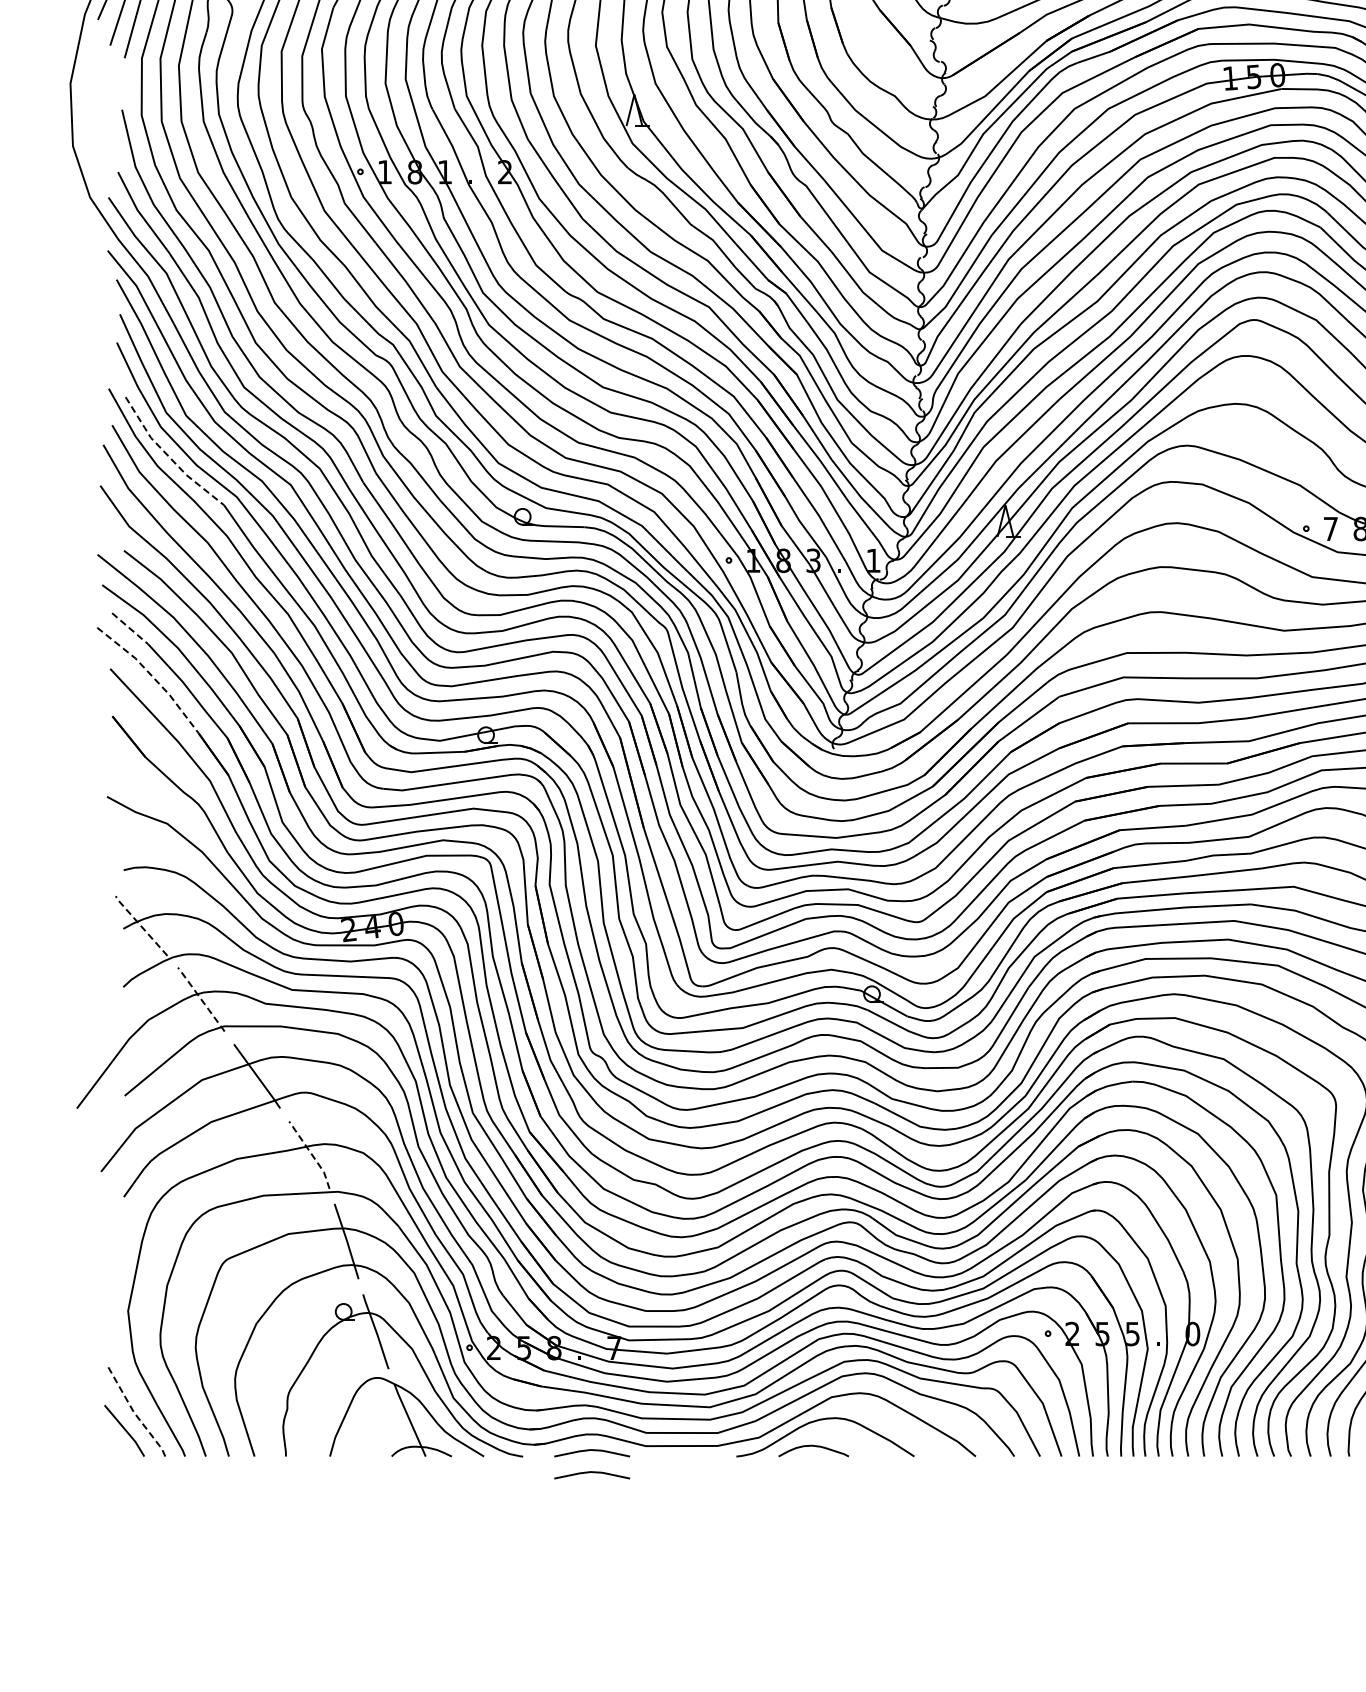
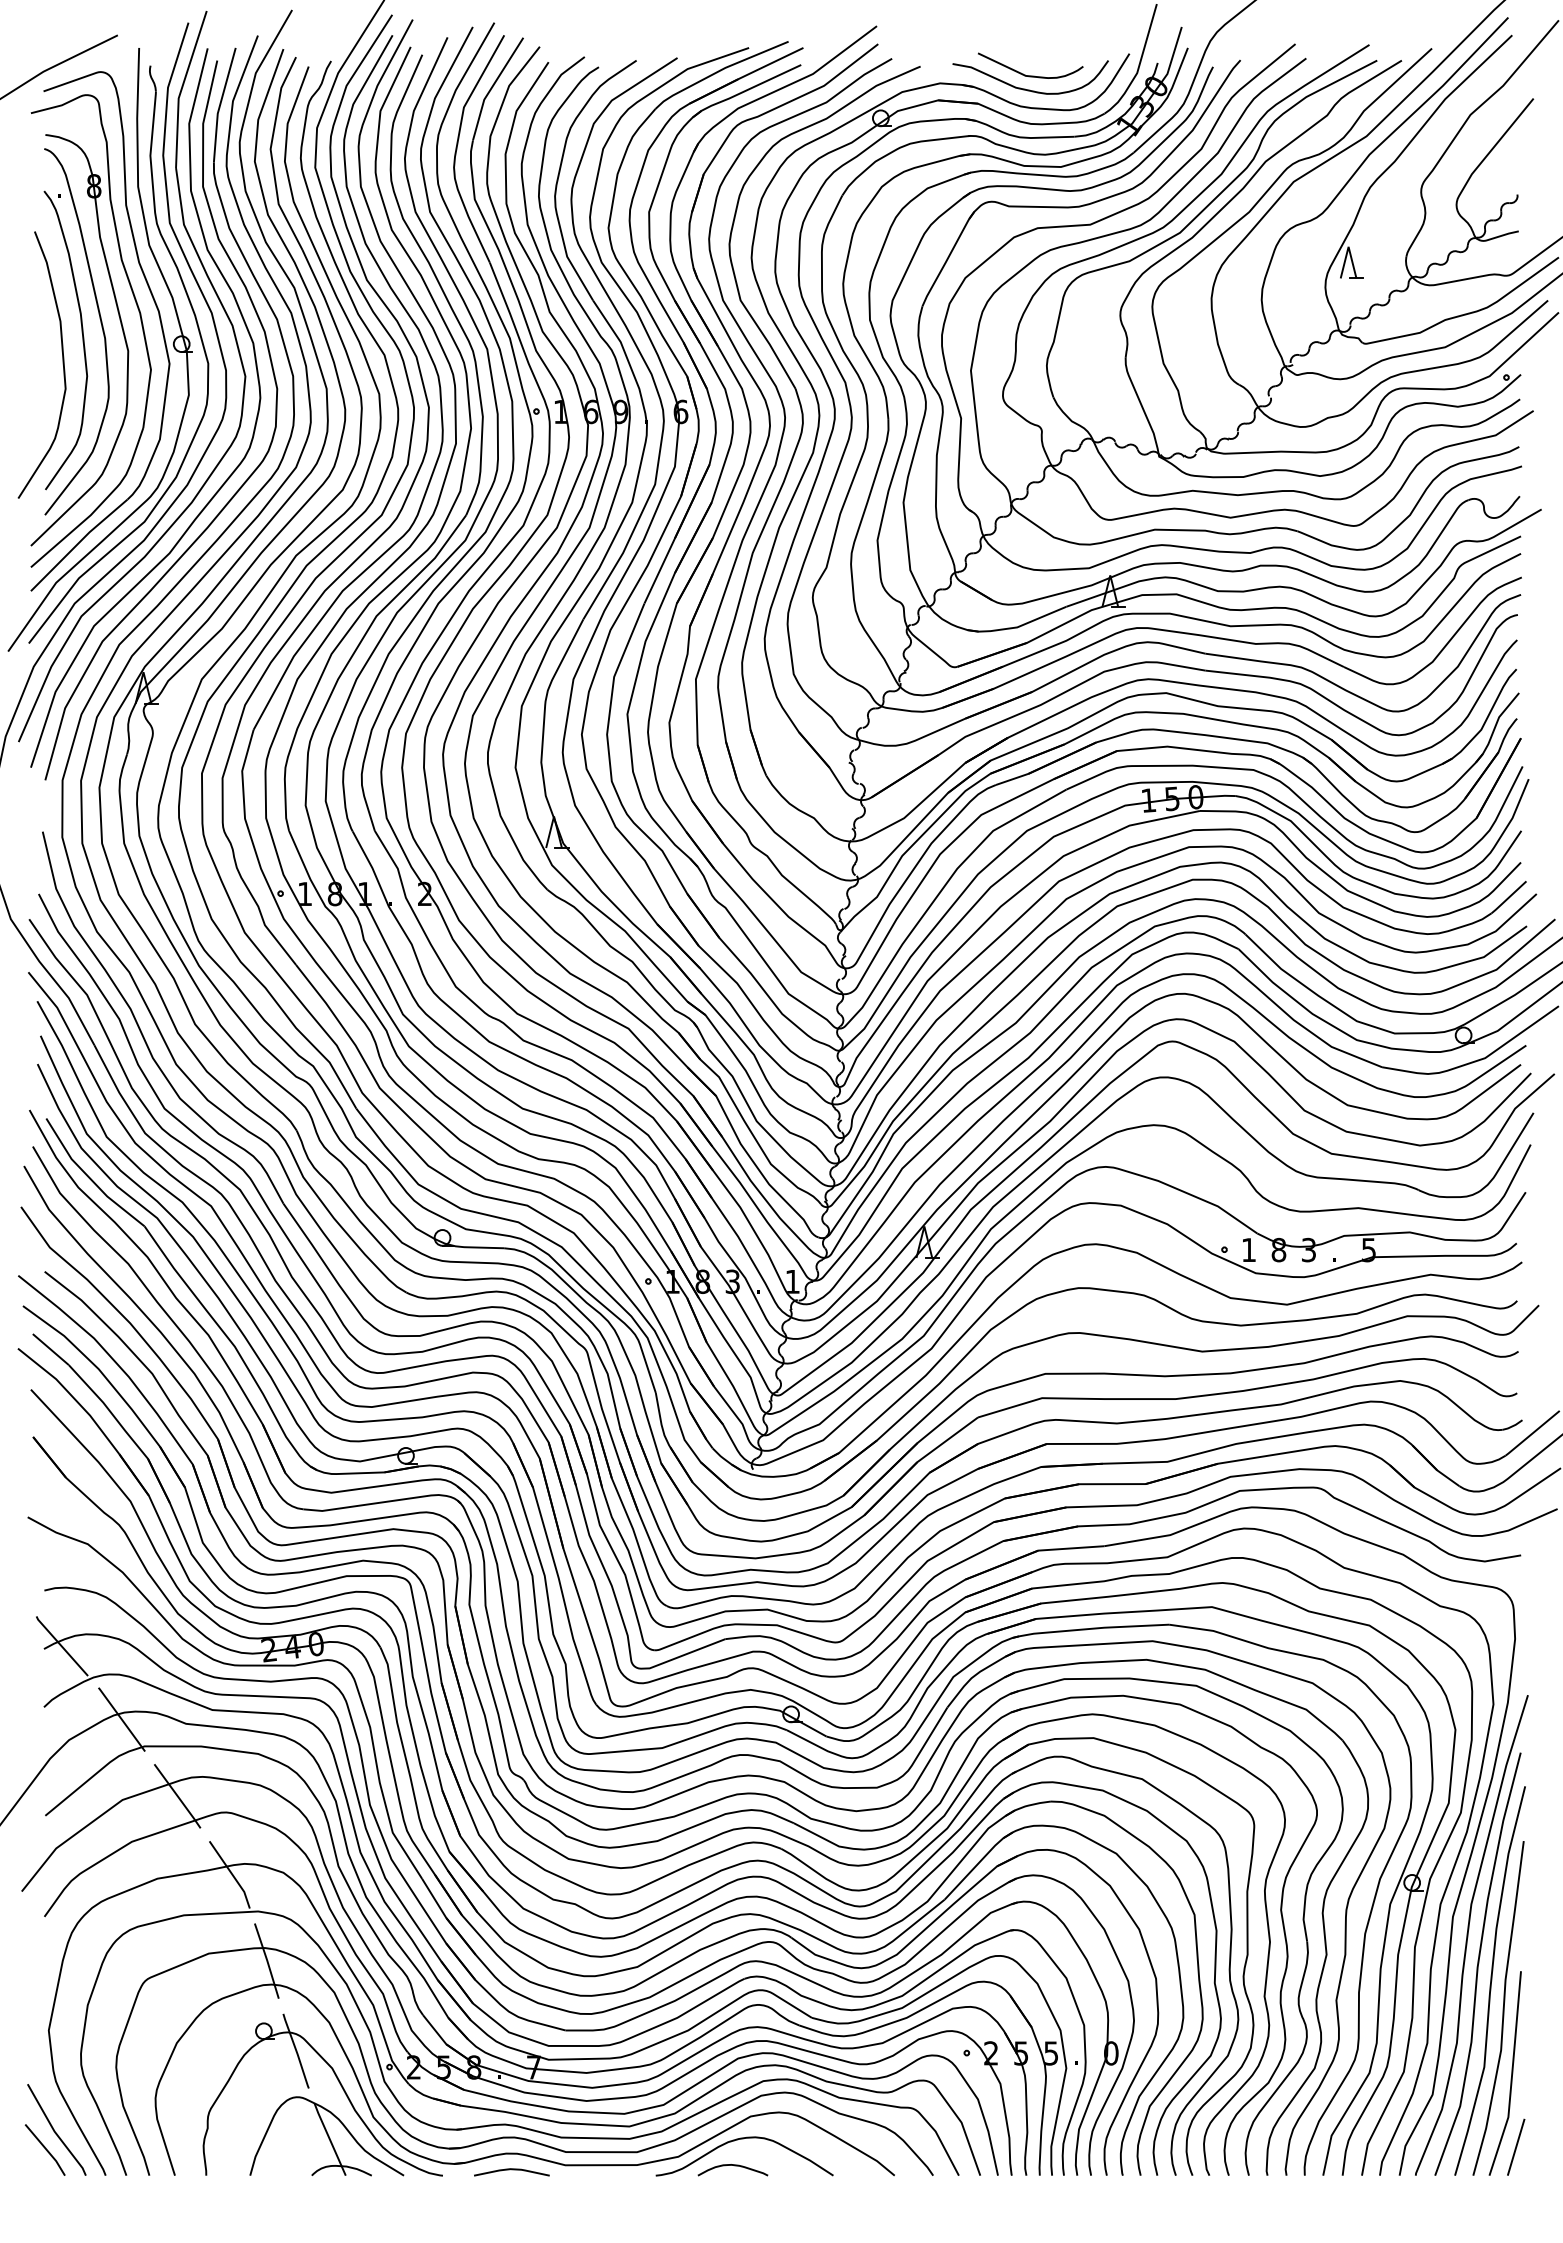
line: (168, 456) -> (89, 1177), dashed -> solid
text: (1330, 528) -> (1248, 1249), 7 -> 1
line: (129, 628) -> (50, 1349), dashed -> solid
line: (152, 676) -> (73, 1397), dashed -> solid
line: (140, 925) -> (61, 1645), dashed -> solid
line: (200, 998) -> (121, 1718), dashed -> solid
line: (311, 1153) -> (231, 1873), dashed -> solid
line: (133, 1412) -> (54, 2131), dashed -> solid
curve: (591, 1473) -> (511, 2192), removed

